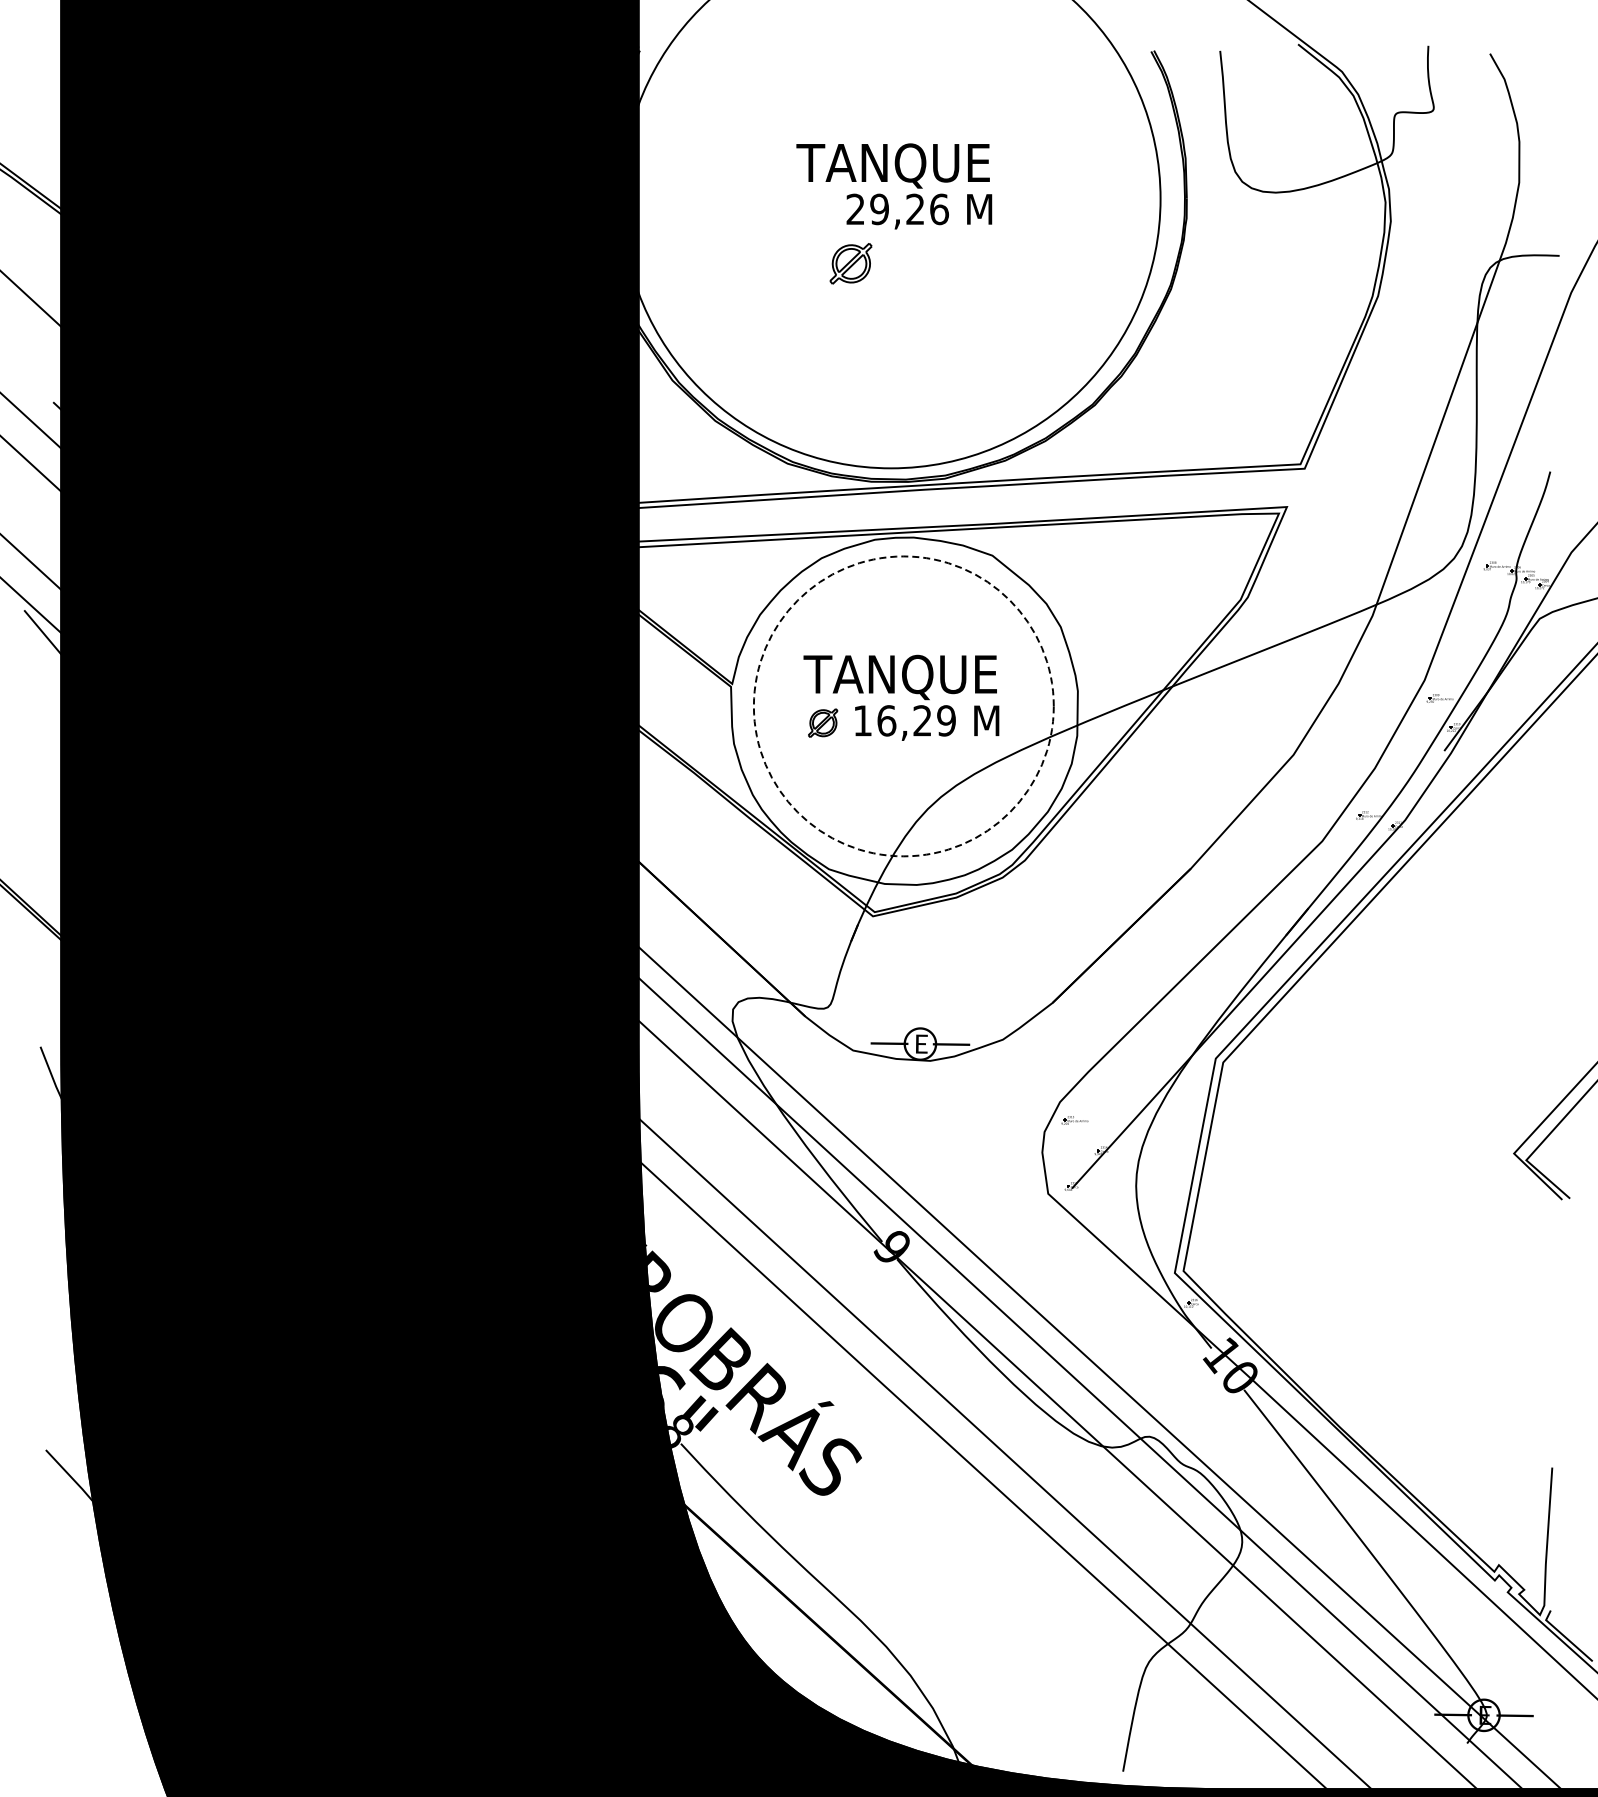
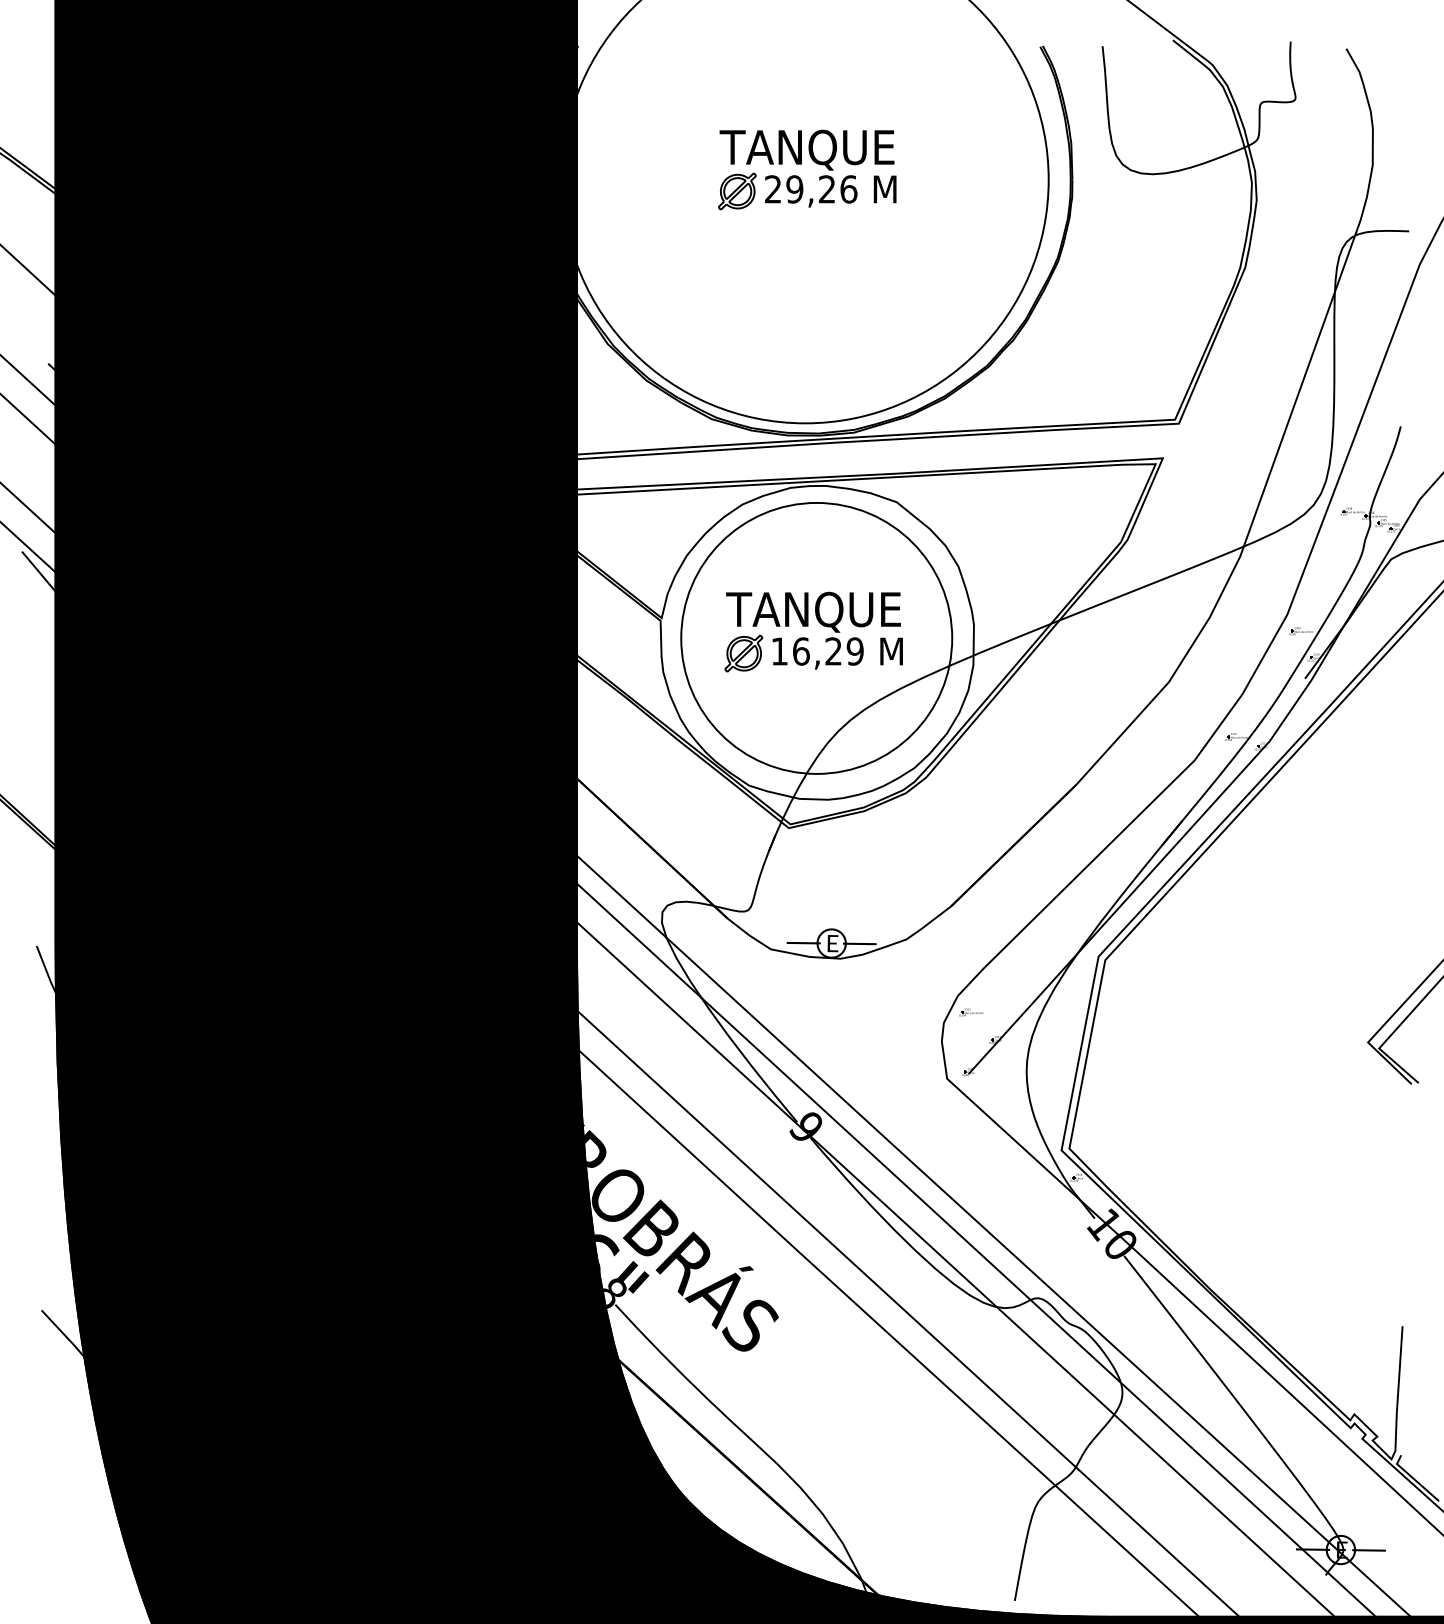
part: (850, 263) -> (736, 191), moved
circle: (903, 706) -> (816, 638), dashed -> solid
part: (822, 722) -> (743, 652), size x1.43

